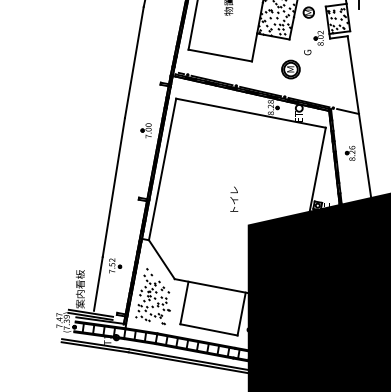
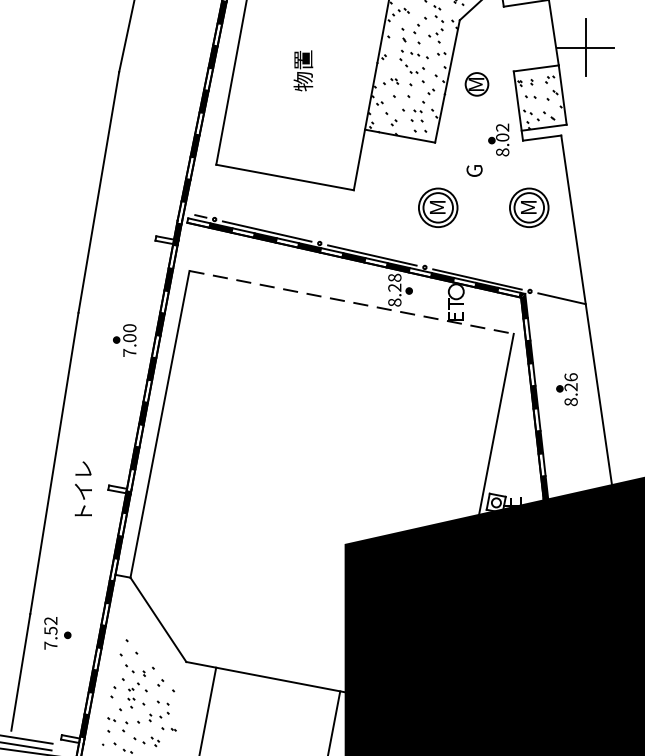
part: (332, 69) -> (528, 207), added
line: (251, 113) -> (352, 303), solid -> dashed
text: (234, 198) -> (83, 487), moved

